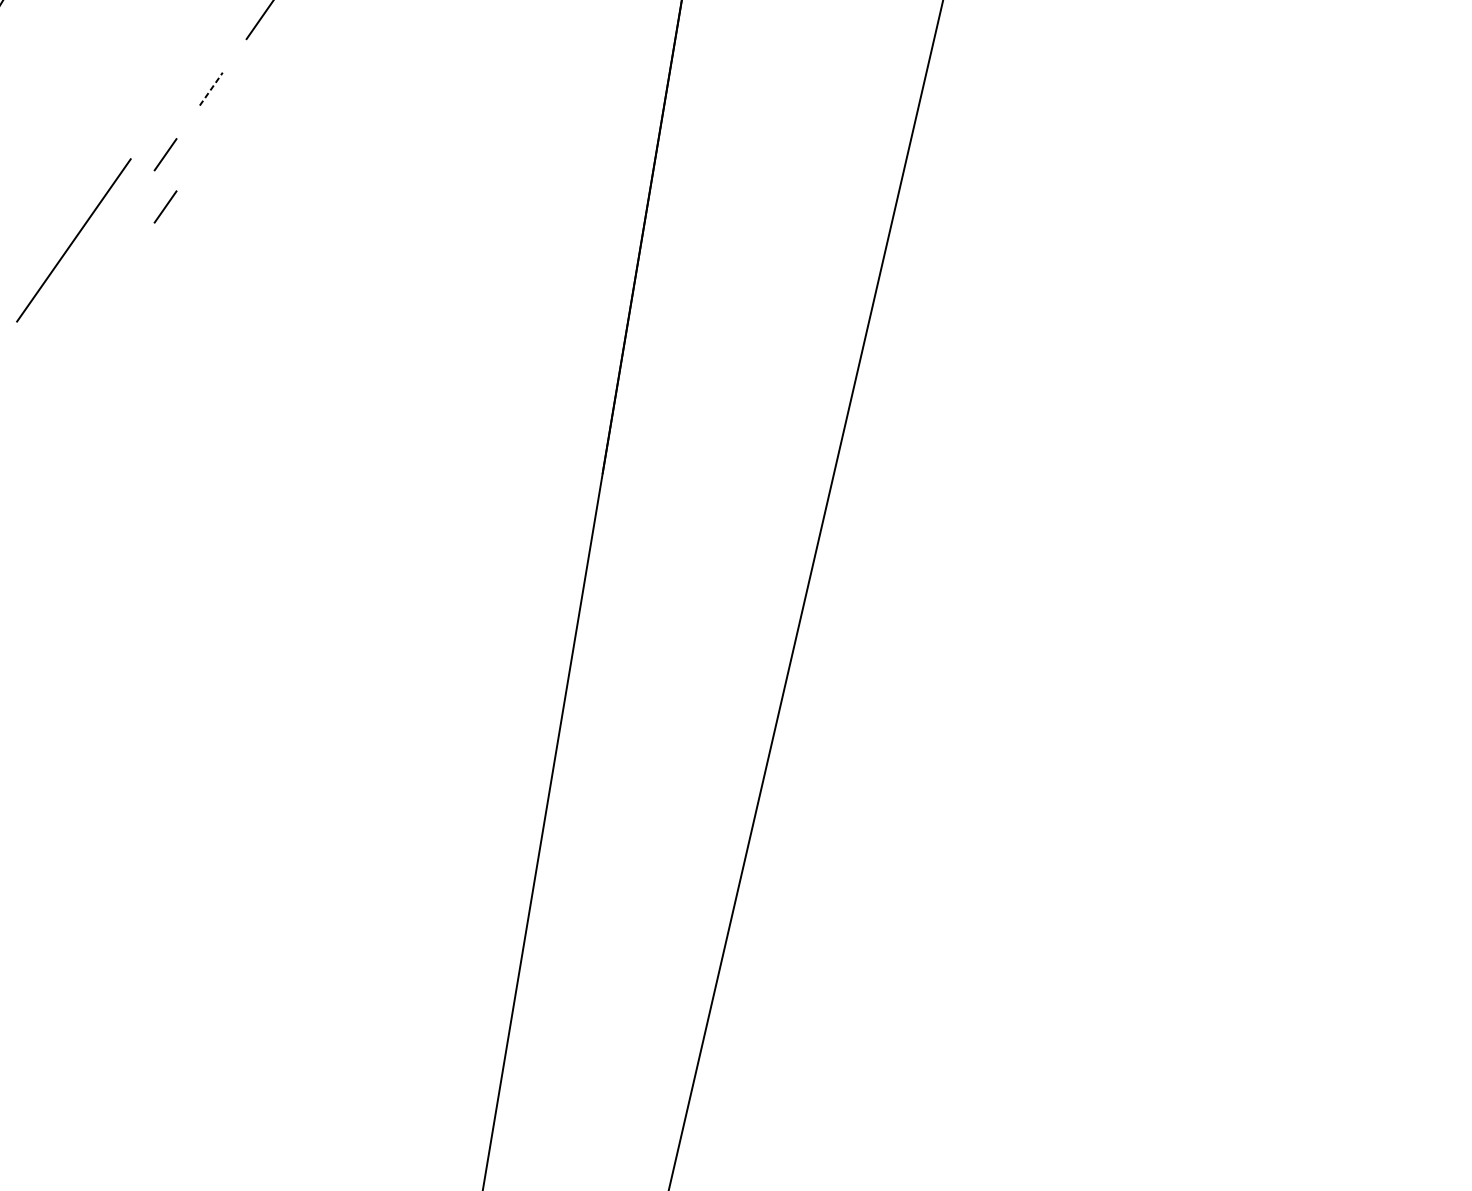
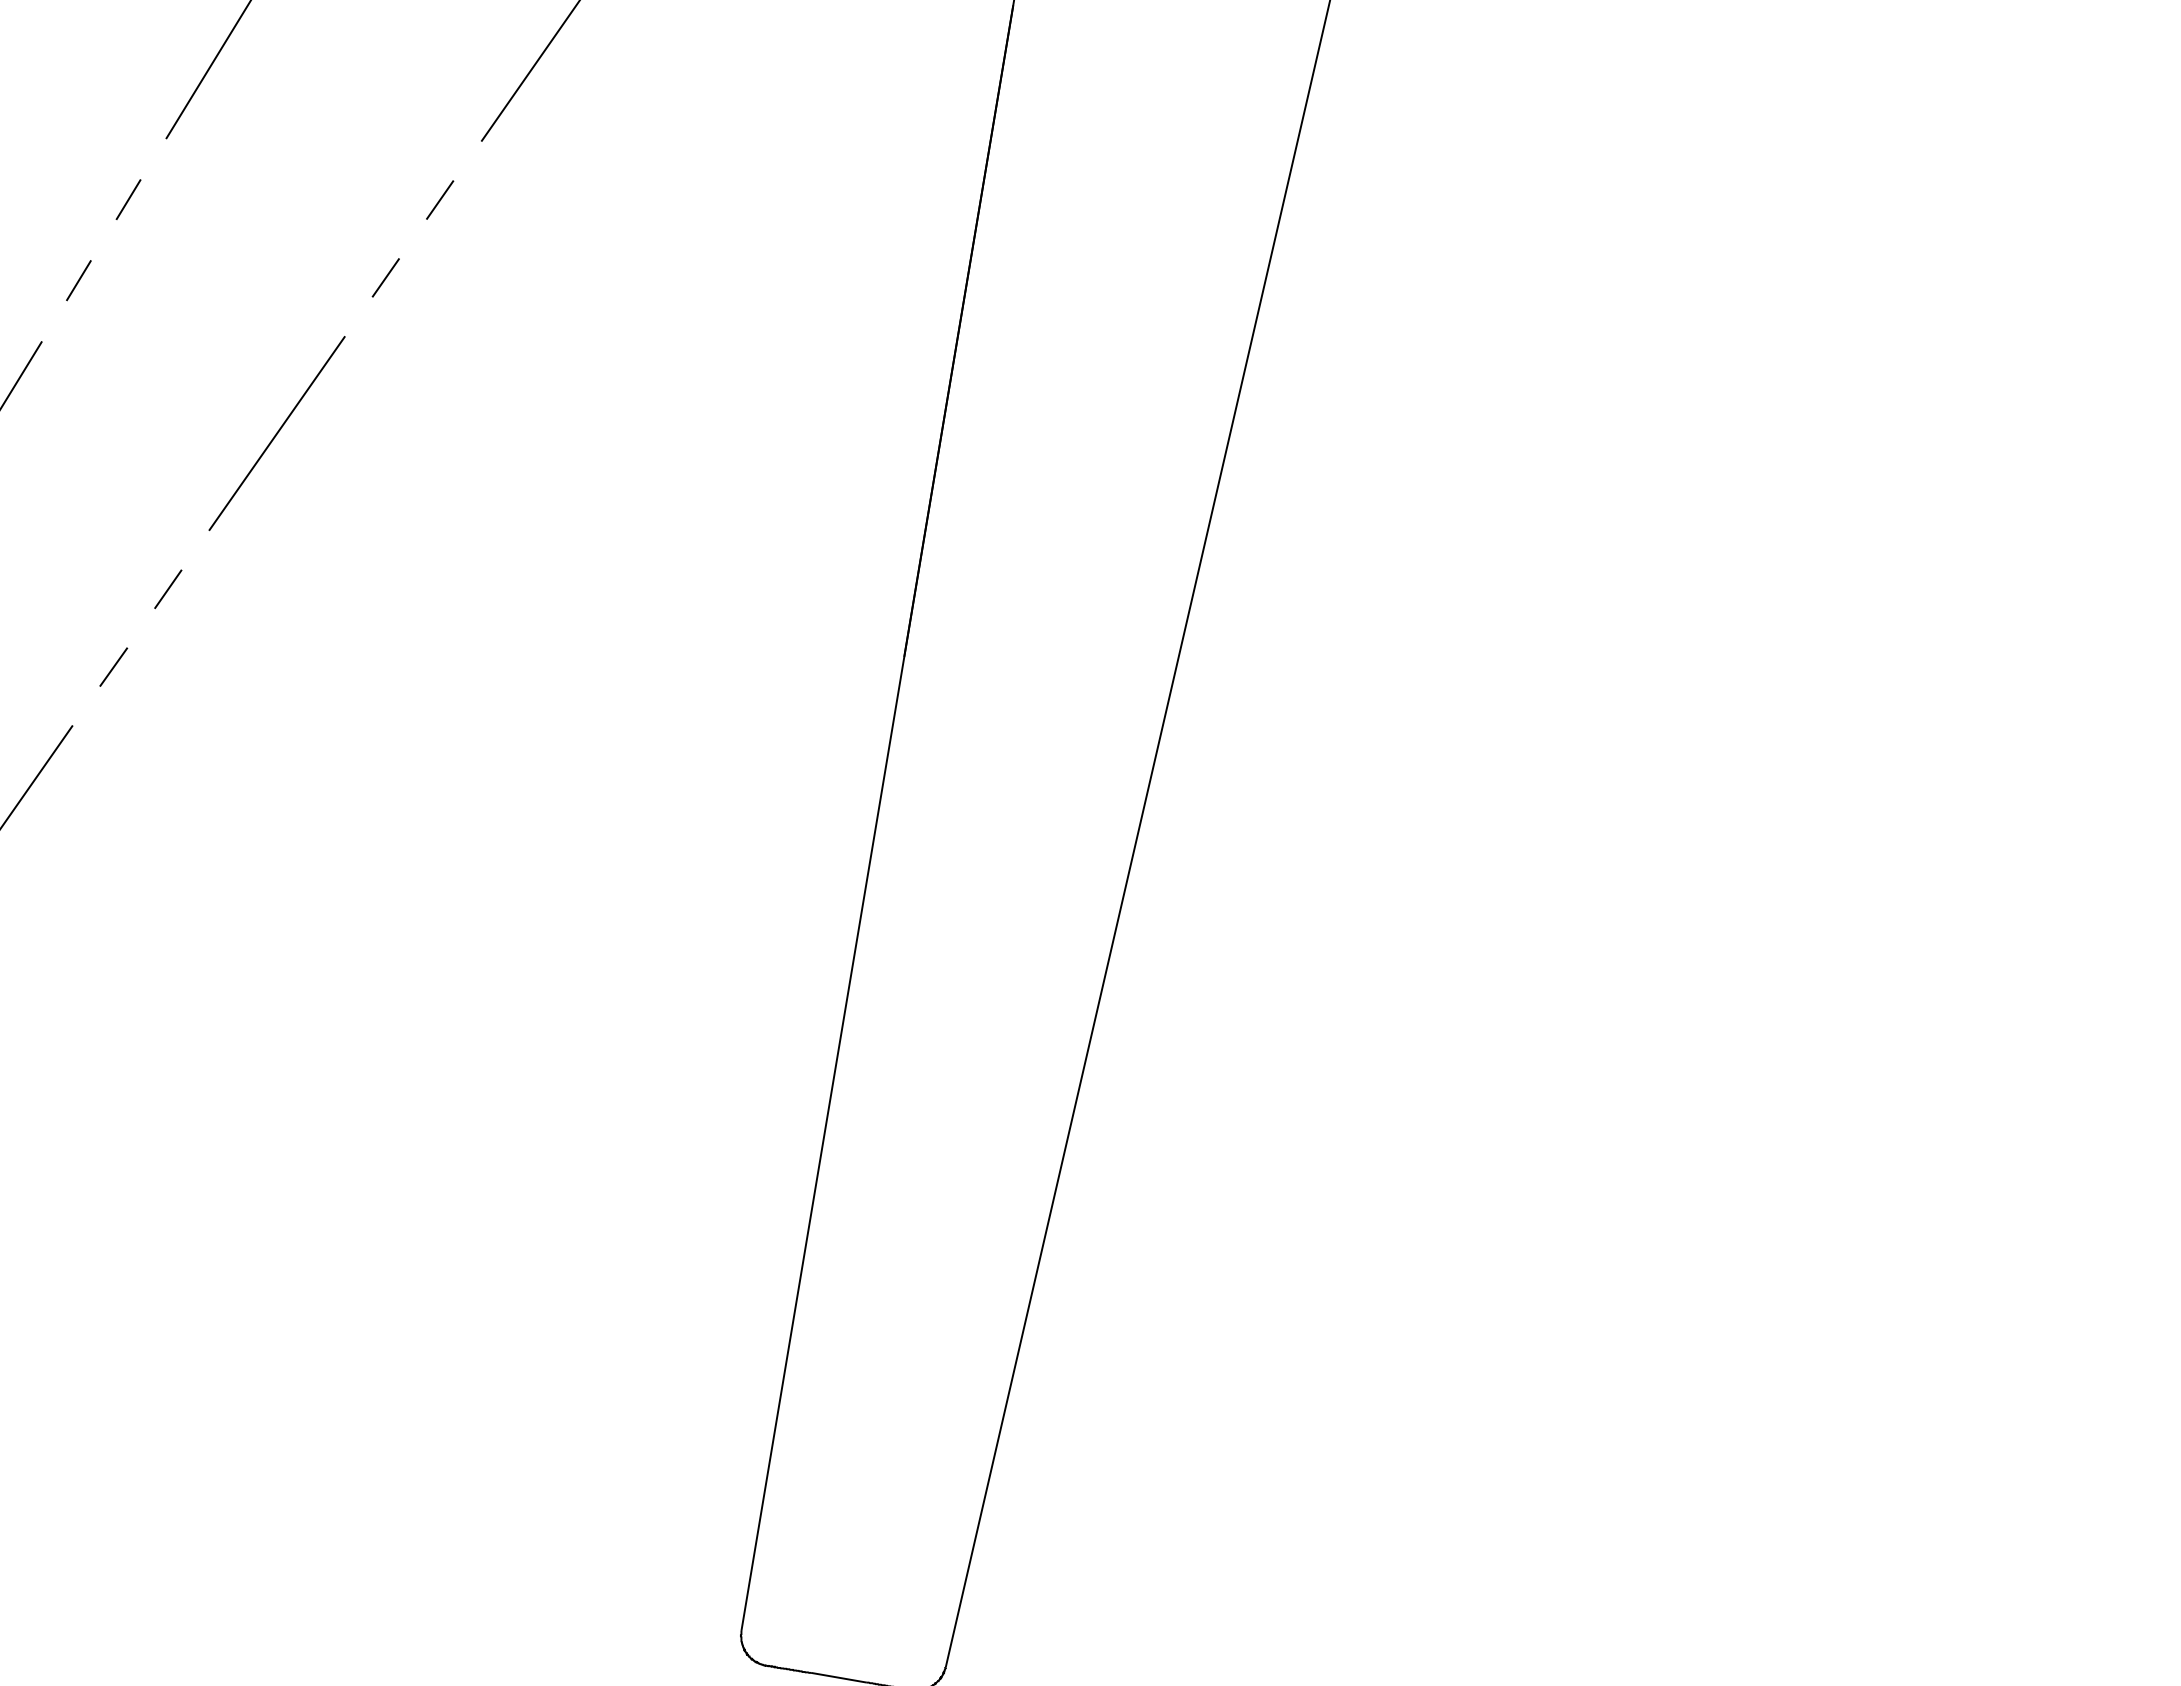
line: (211, 89) -> (440, 200), dashed -> solid
line: (165, 206) -> (385, 339), removed
line: (73, 240) -> (276, 433), moved

